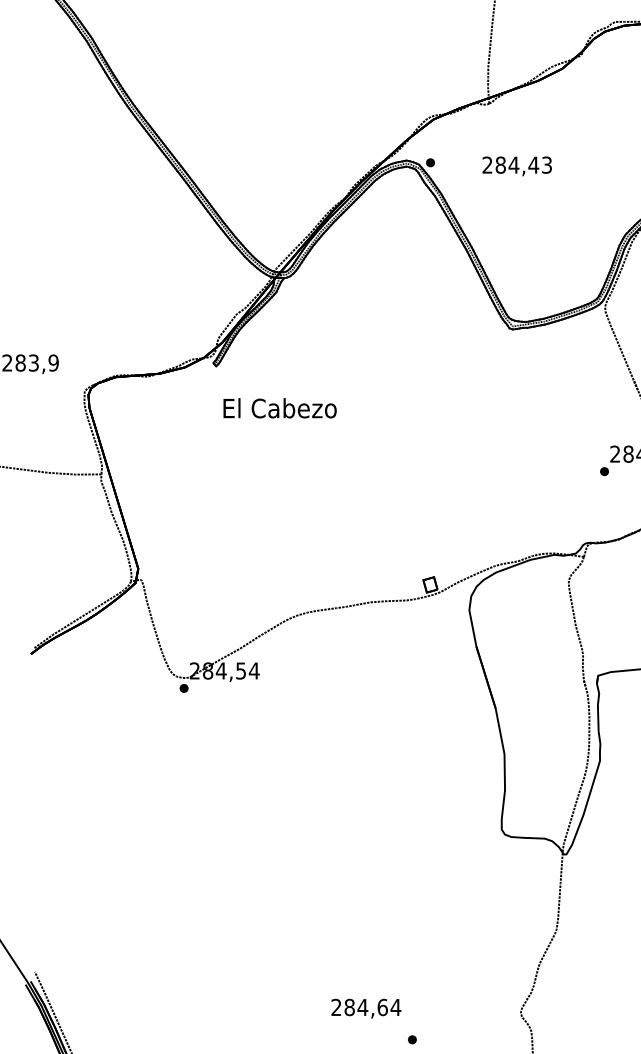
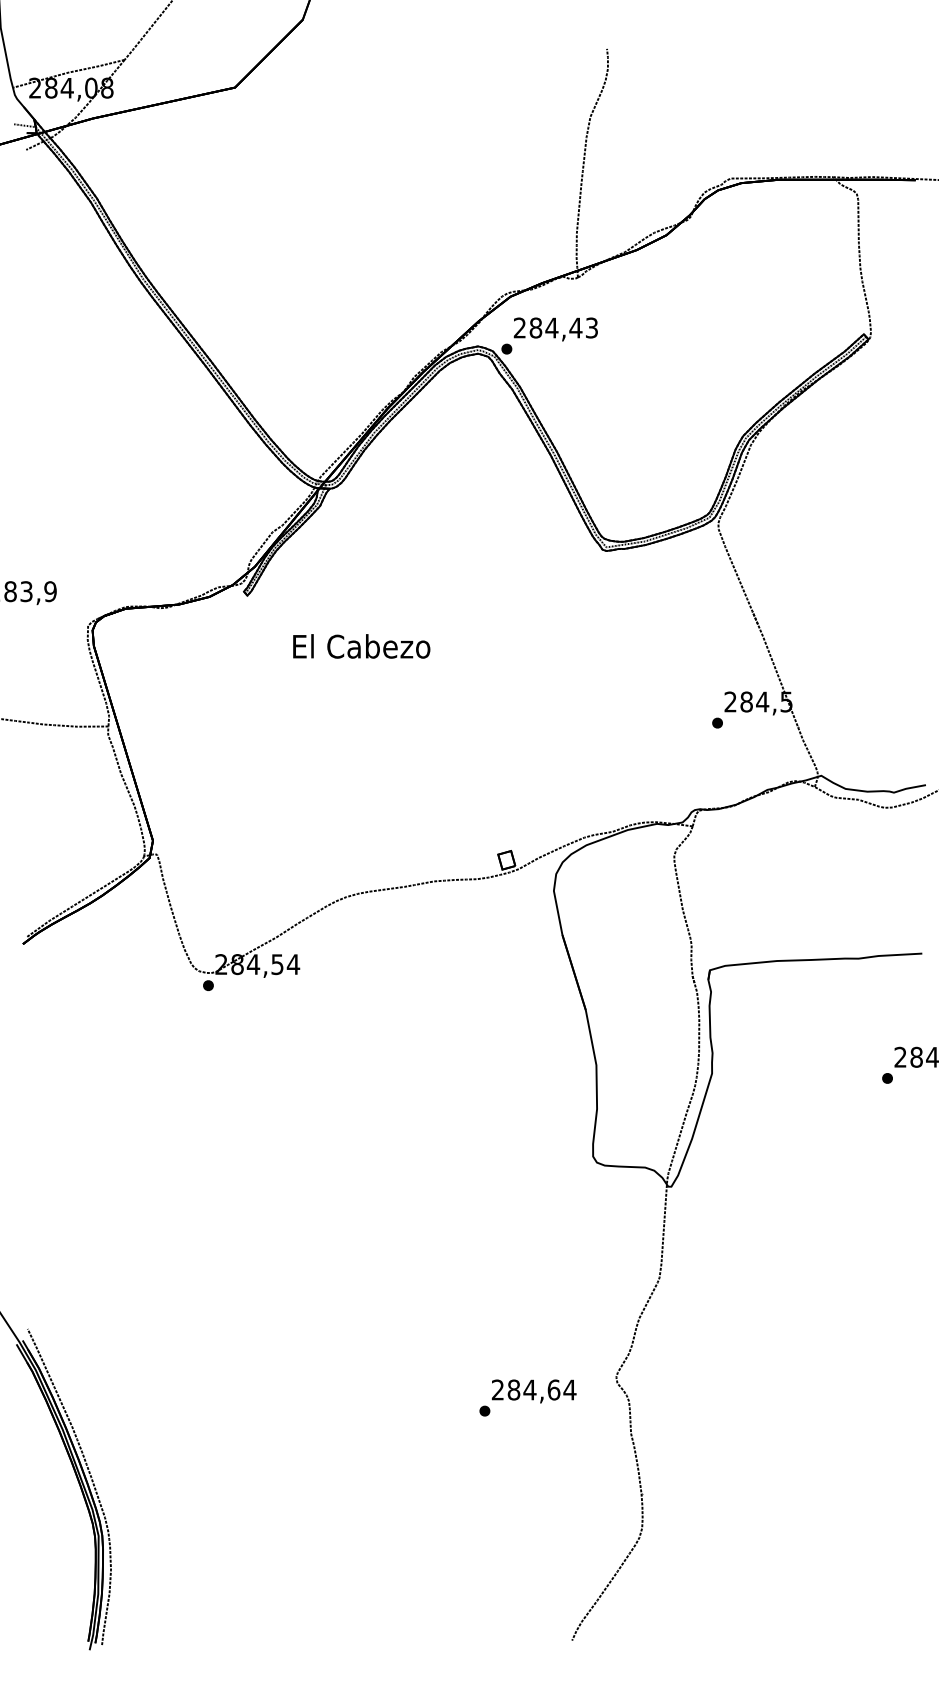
text: (516, 166) -> (555, 329), moved
text: (279, 408) -> (361, 646), moved
text: (366, 1008) -> (534, 1391), moved

